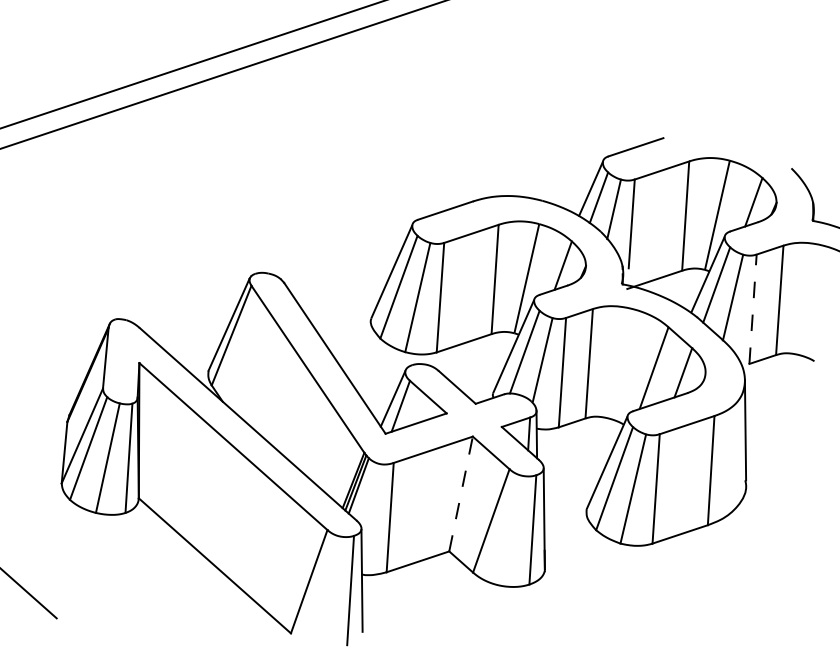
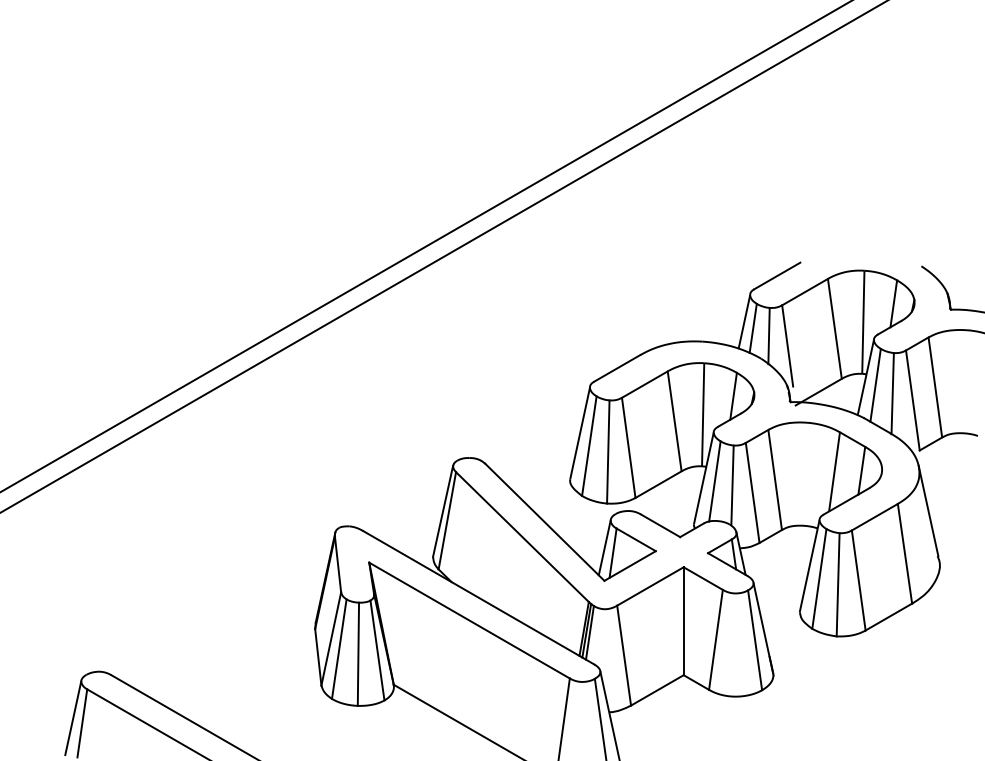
line: (752, 308) -> (912, 399), dashed -> solid
line: (460, 494) -> (683, 621), dashed -> solid

